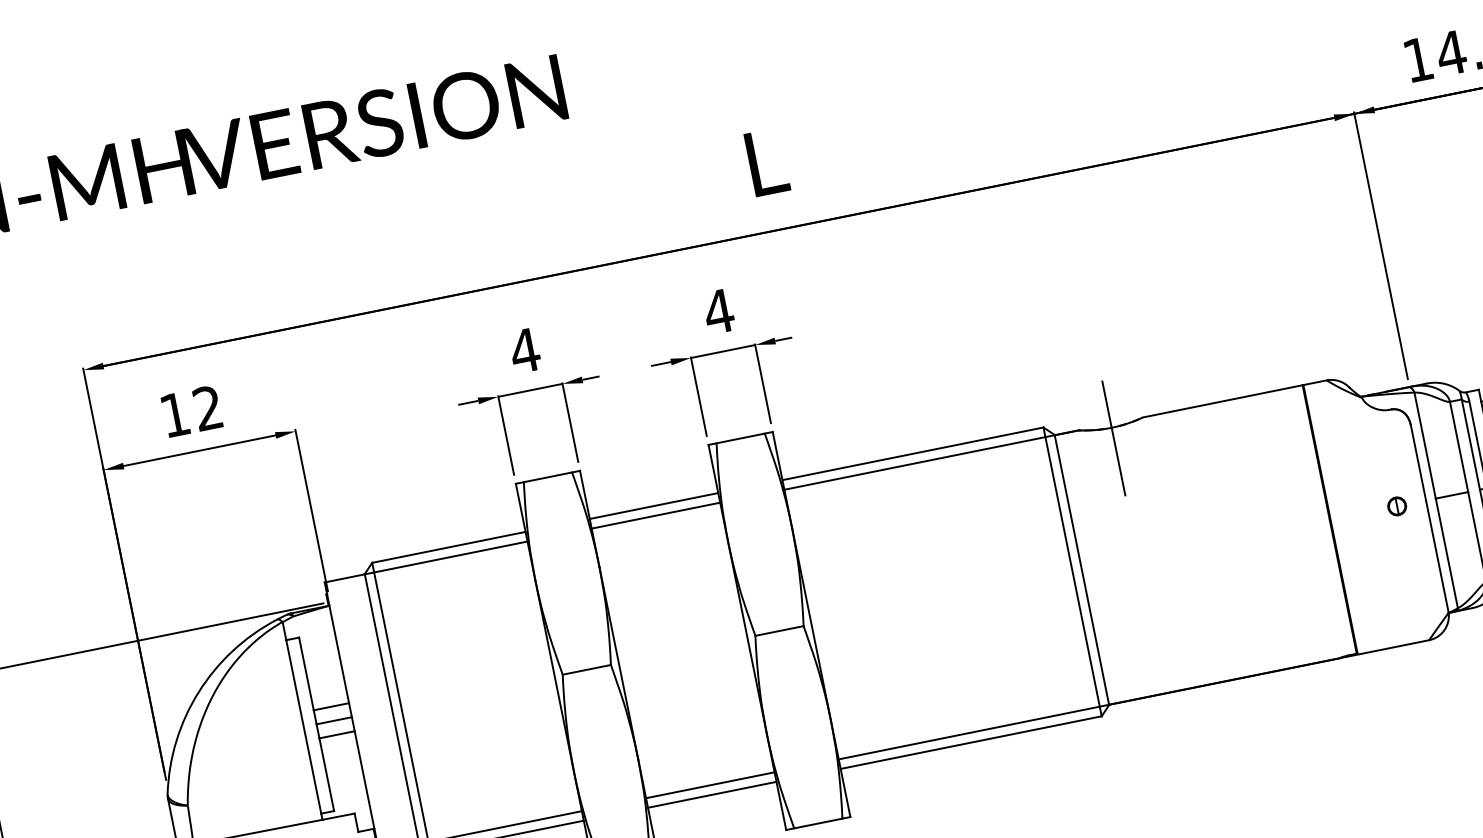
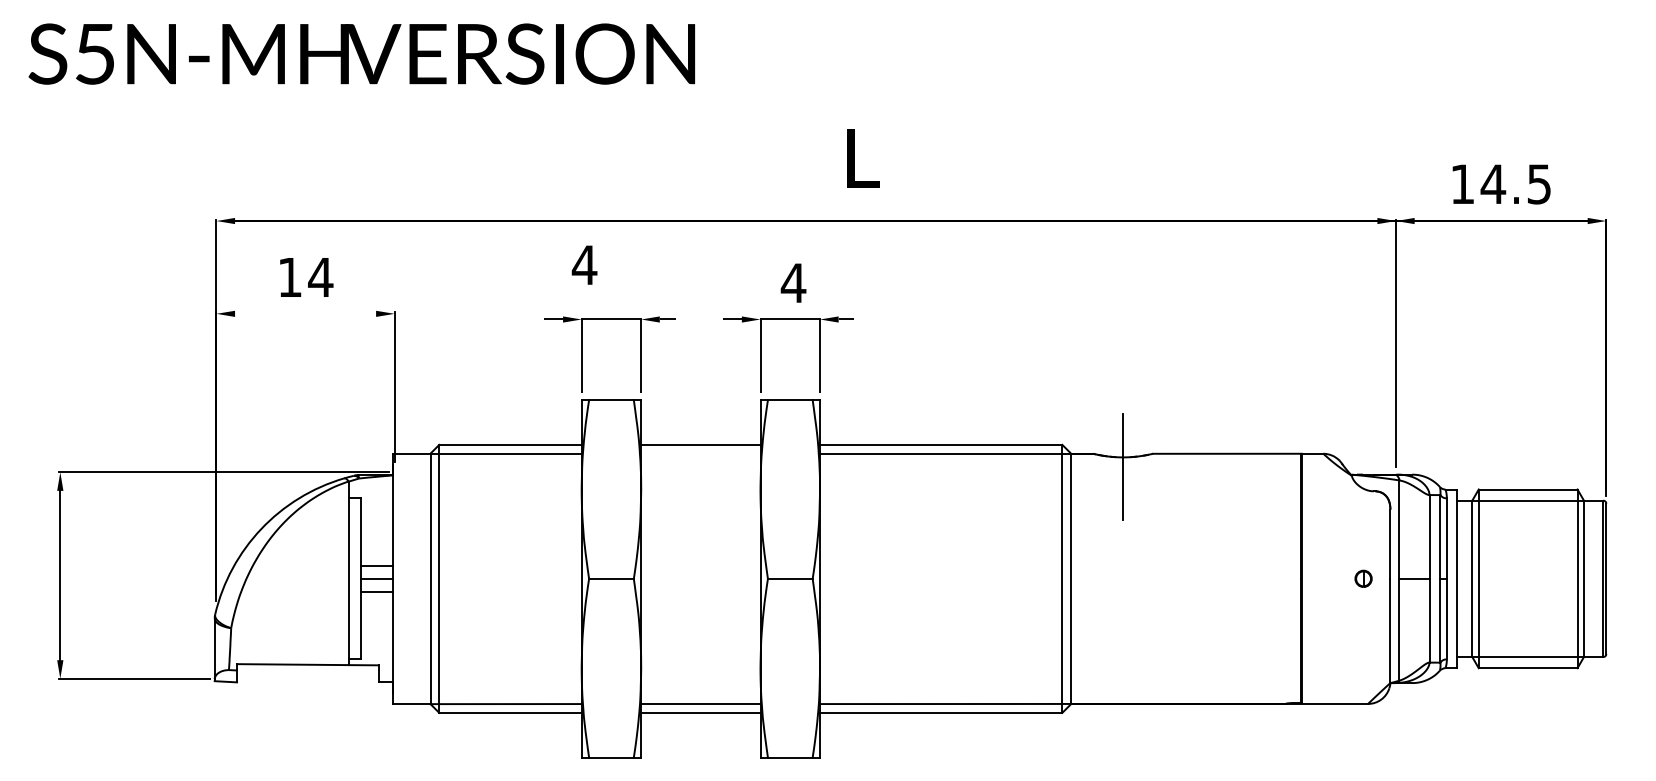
text: (524, 350) -> (584, 264), moved
text: (207, 407) -> (320, 276), 12 -> 14
line: (199, 450) -> (305, 313), removed
line: (655, 515) -> (700, 453), removed

